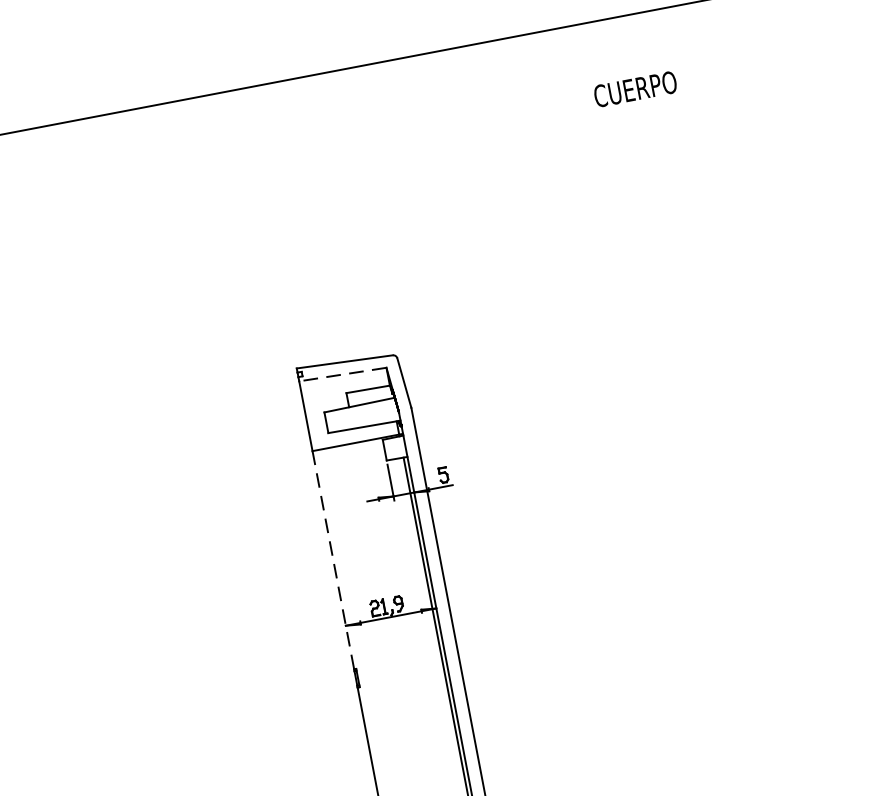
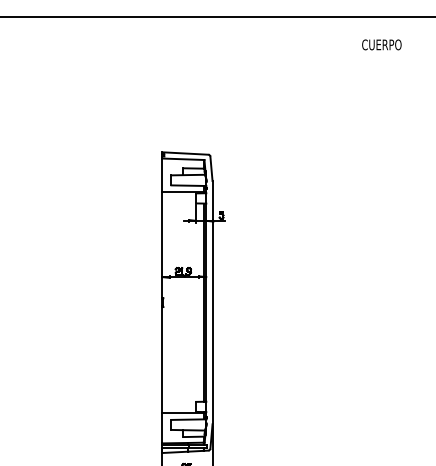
text: (634, 88) -> (381, 44), moved
line: (340, 375) -> (182, 159), dashed -> solid
line: (333, 560) -> (162, 245), dashed -> solid

